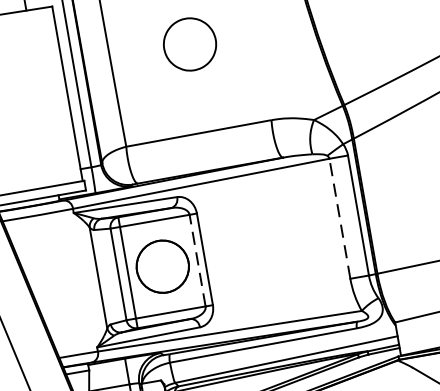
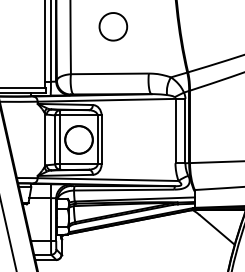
line: (339, 217) -> (175, 130), dashed -> solid
line: (197, 259) -> (97, 139), dashed -> solid

